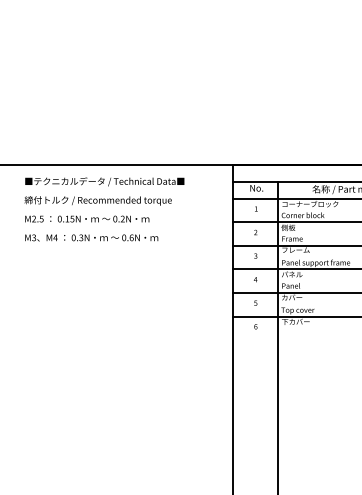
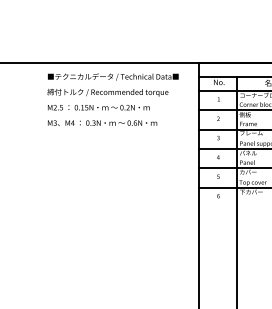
text: (104, 209) -> (113, 99), moved

